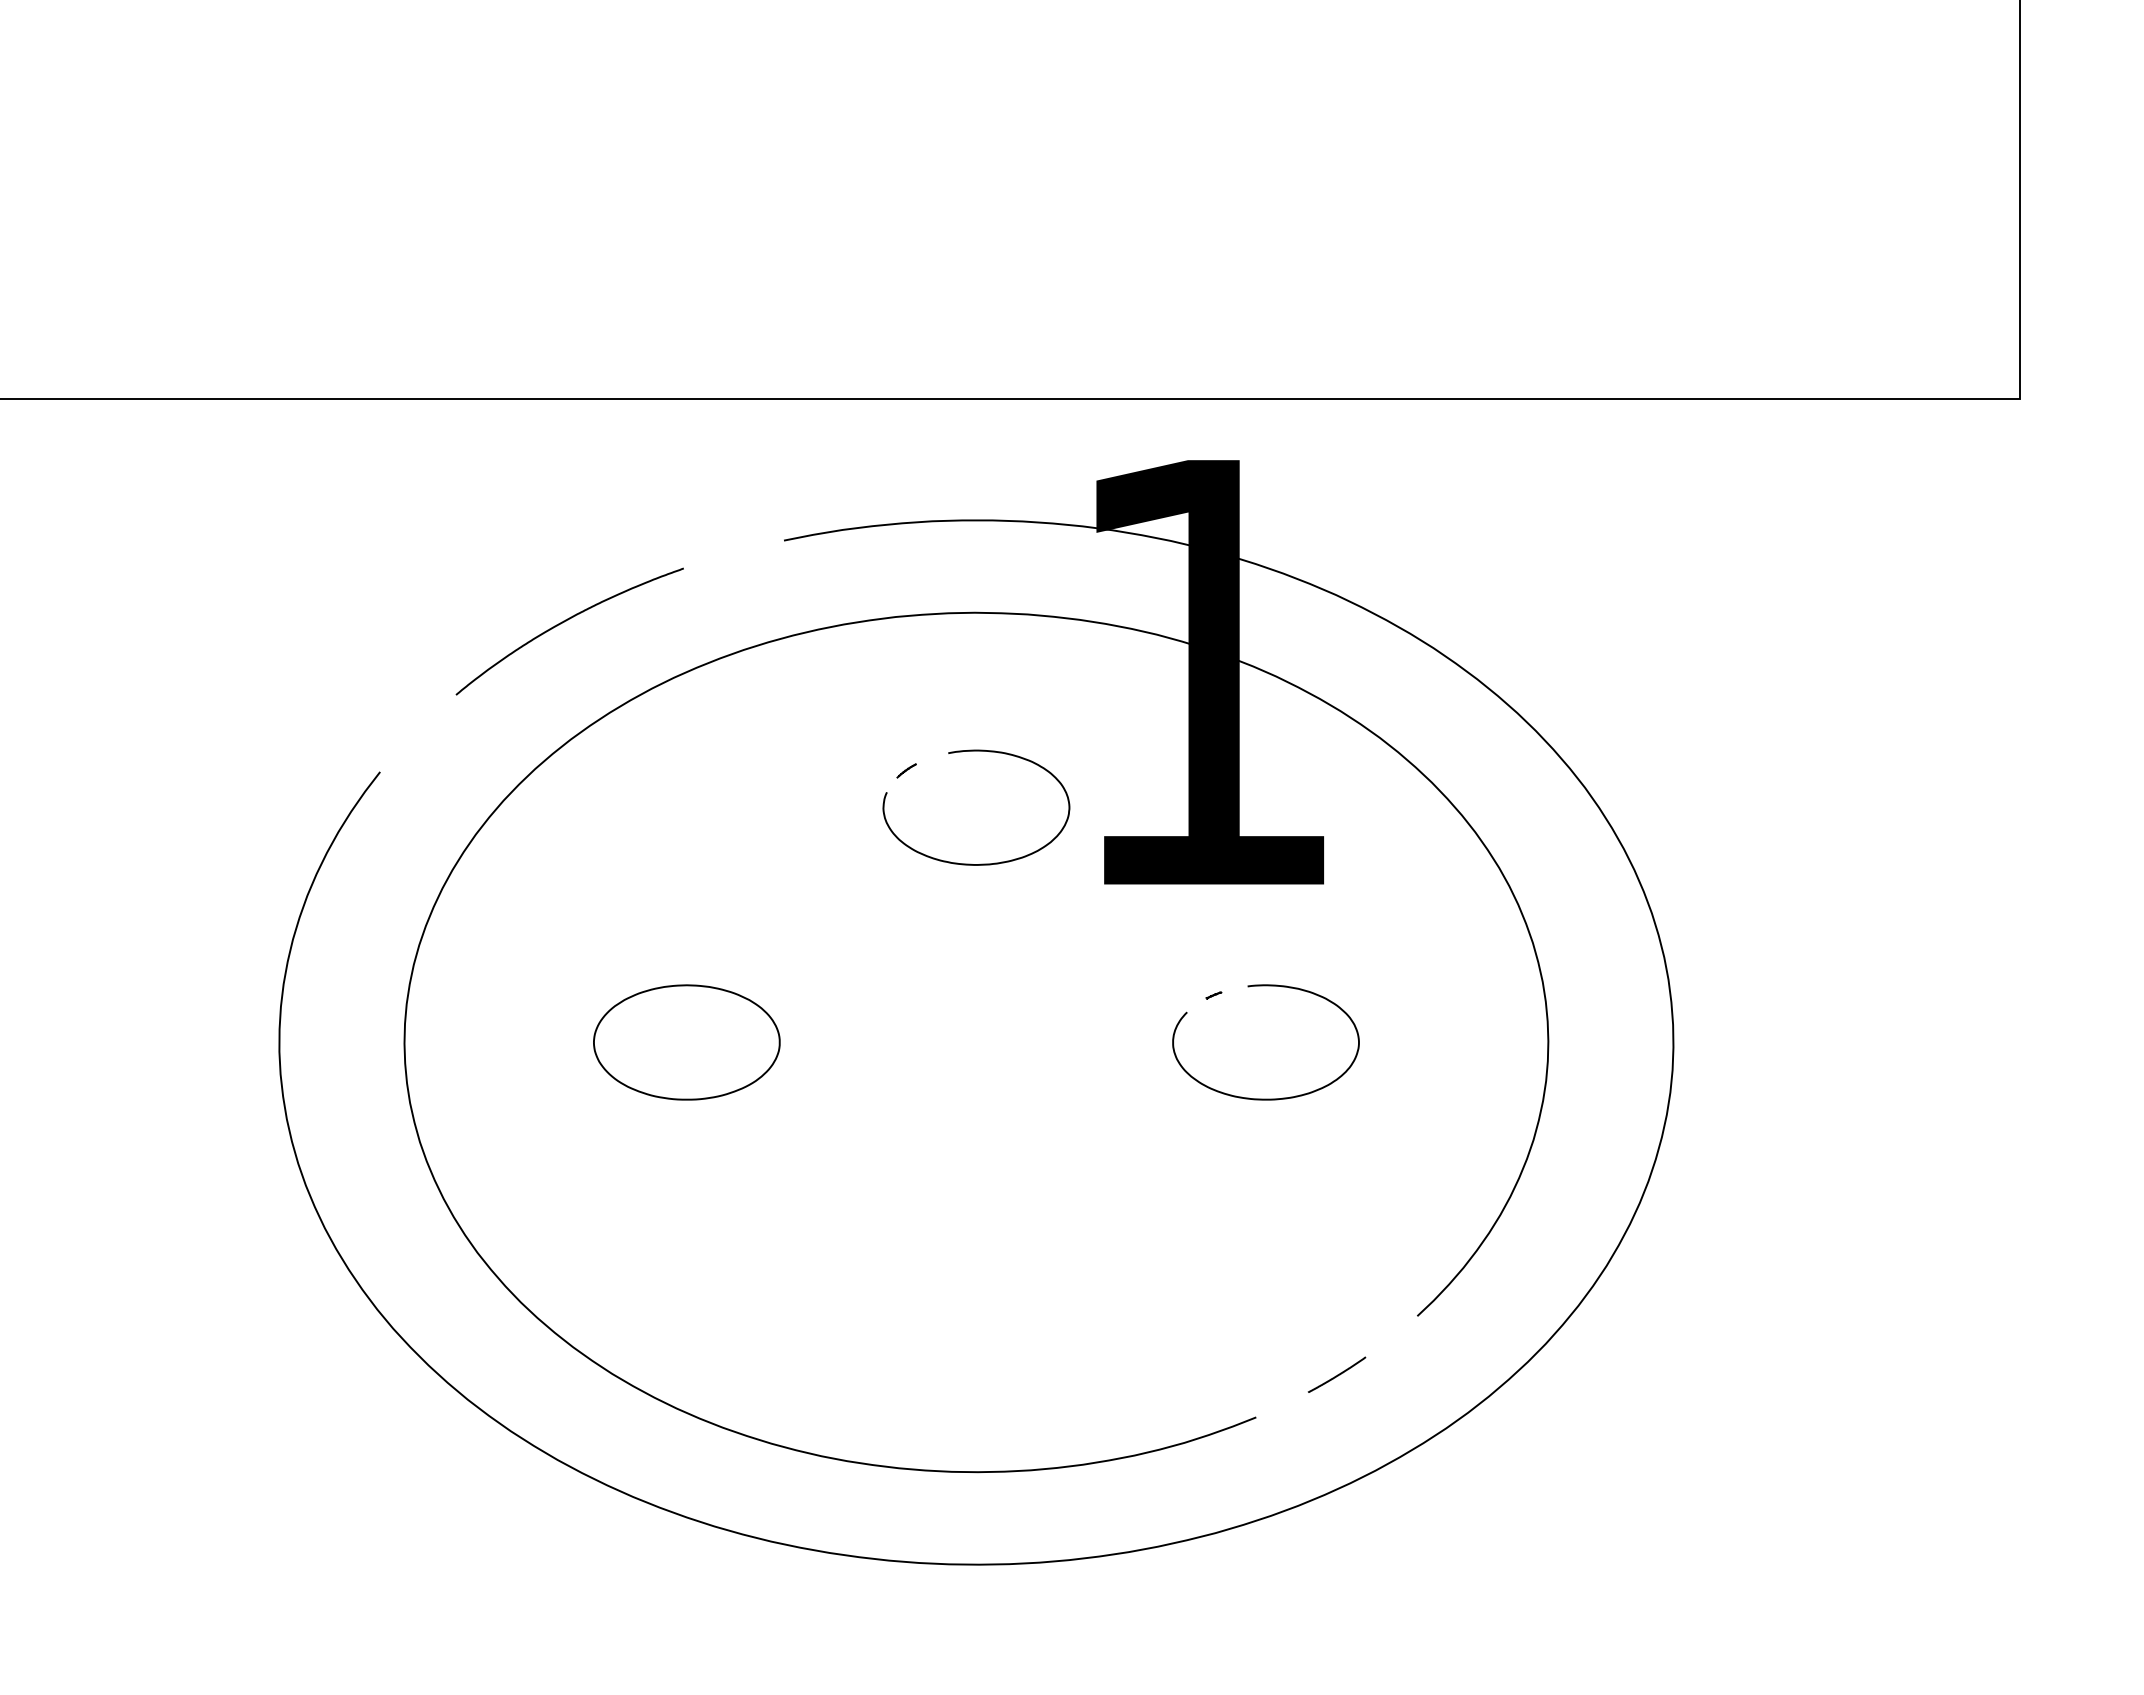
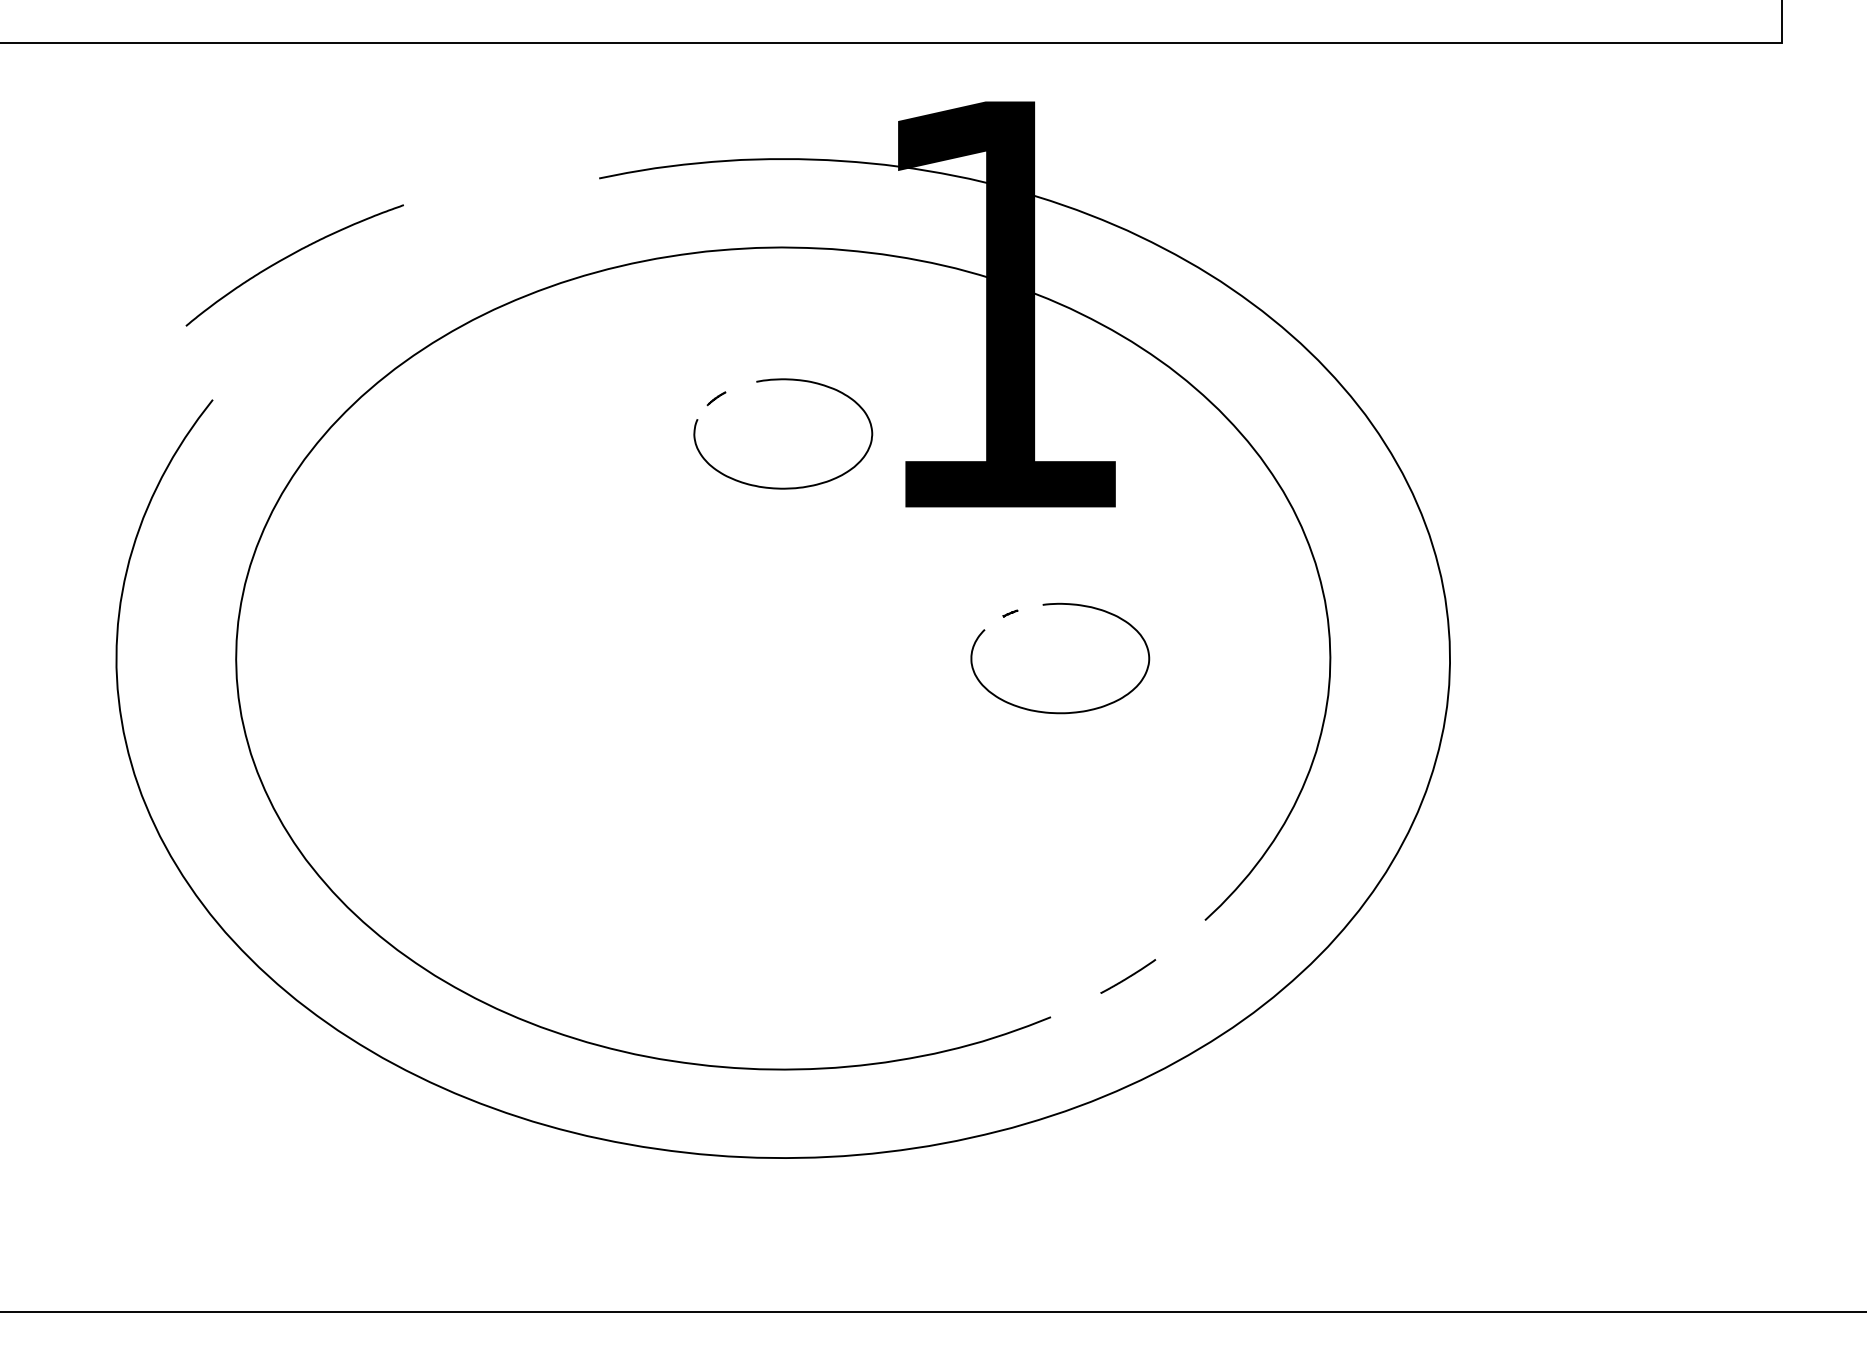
curve: (564, 622) -> (289, 256), moved
part: (686, 1042) -> (505, 658), removed

